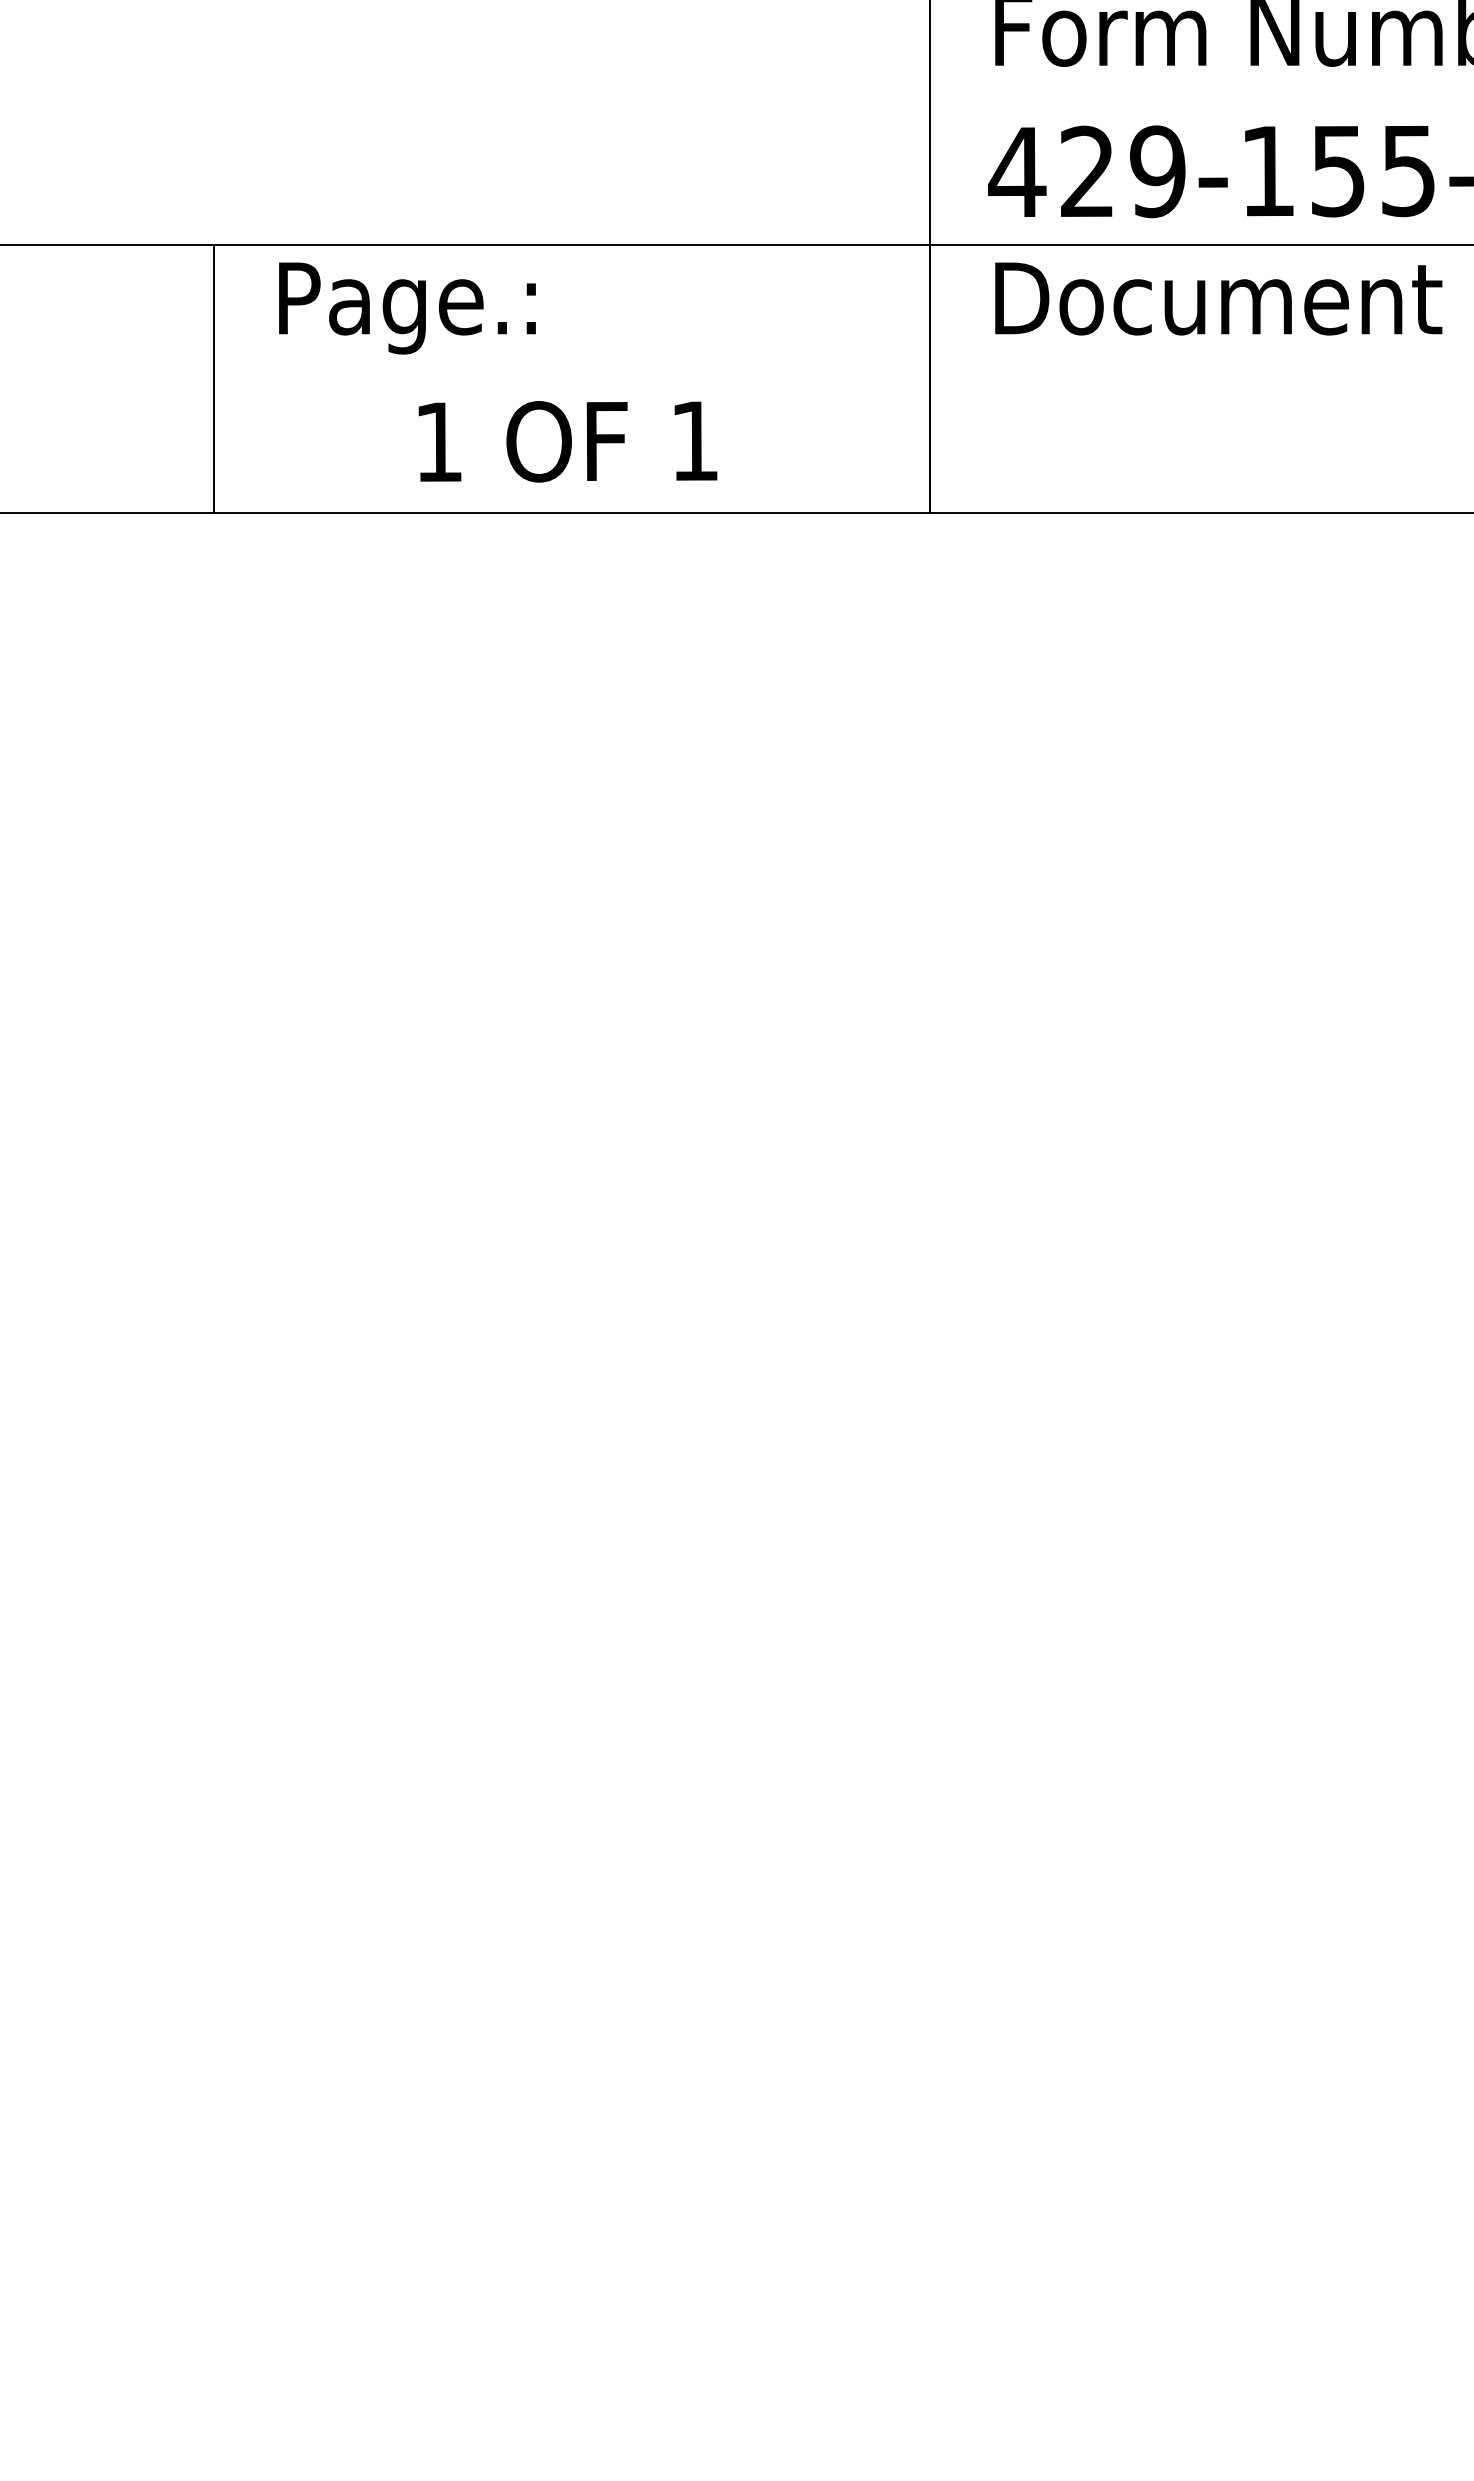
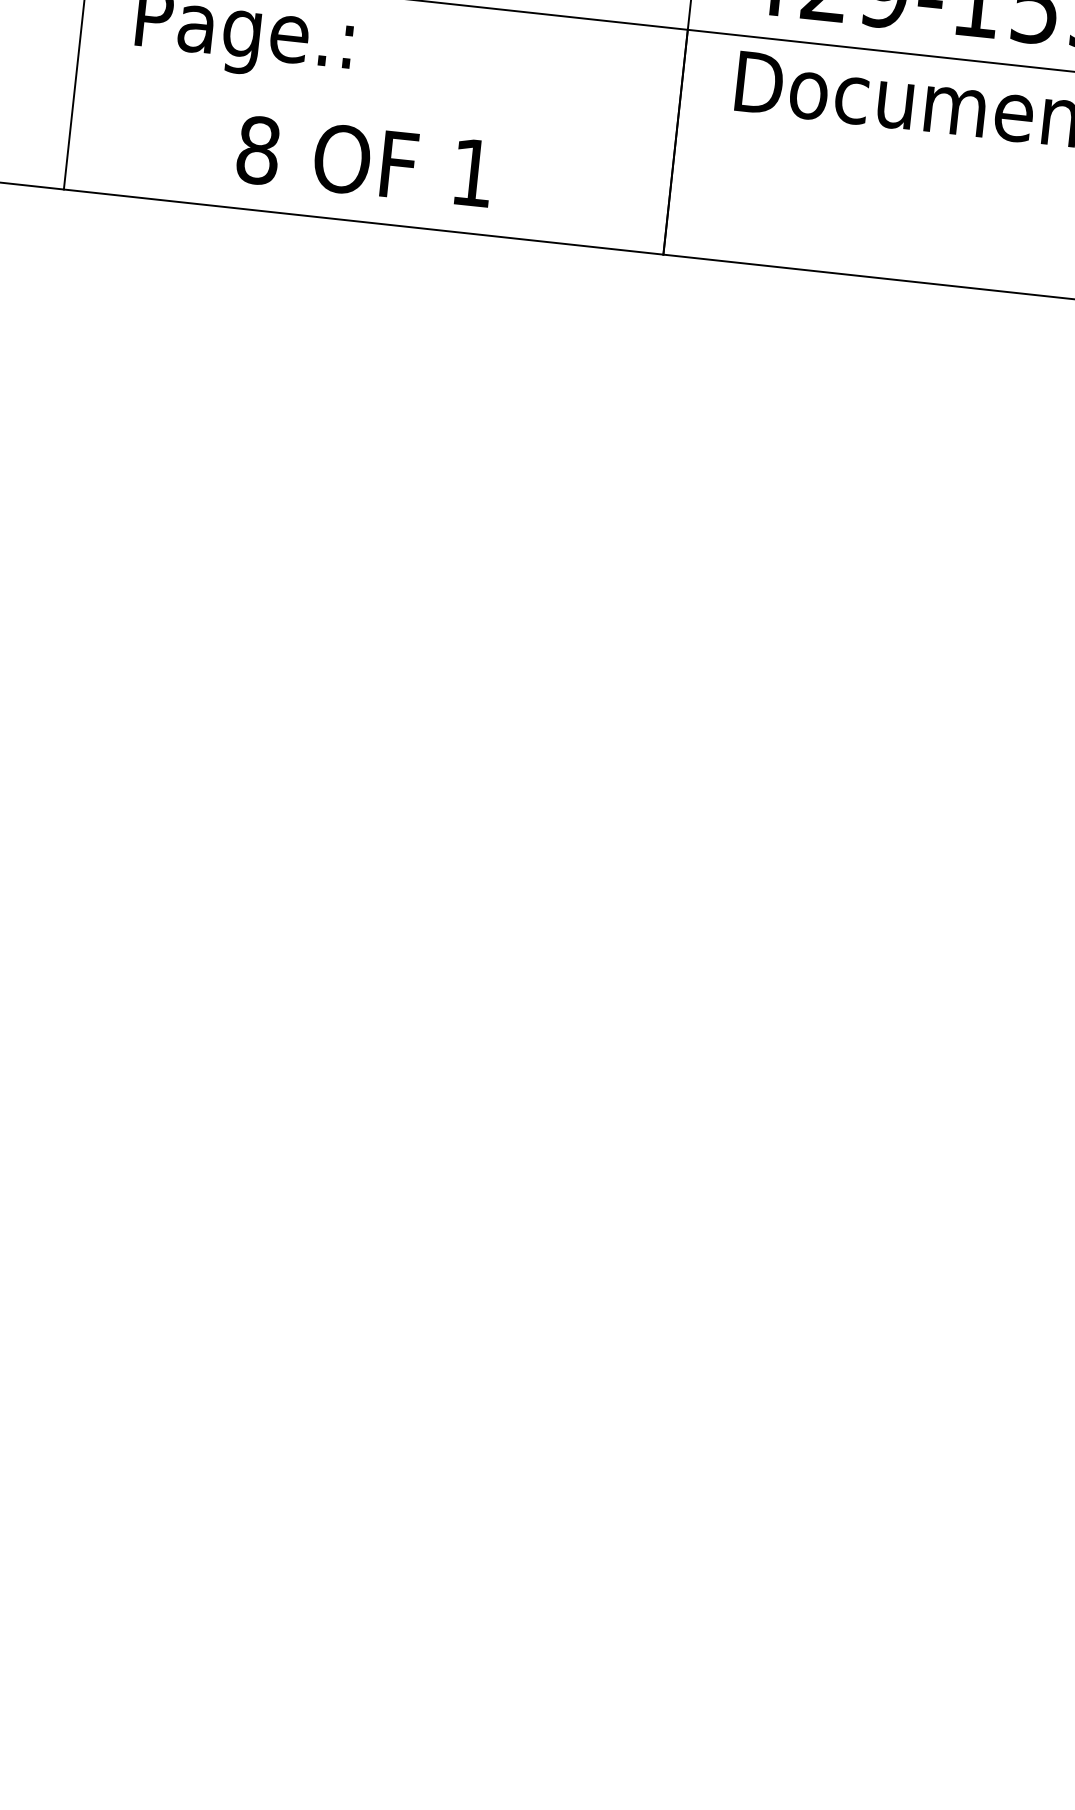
text: (439, 442) -> (258, 150), 1 -> 8

